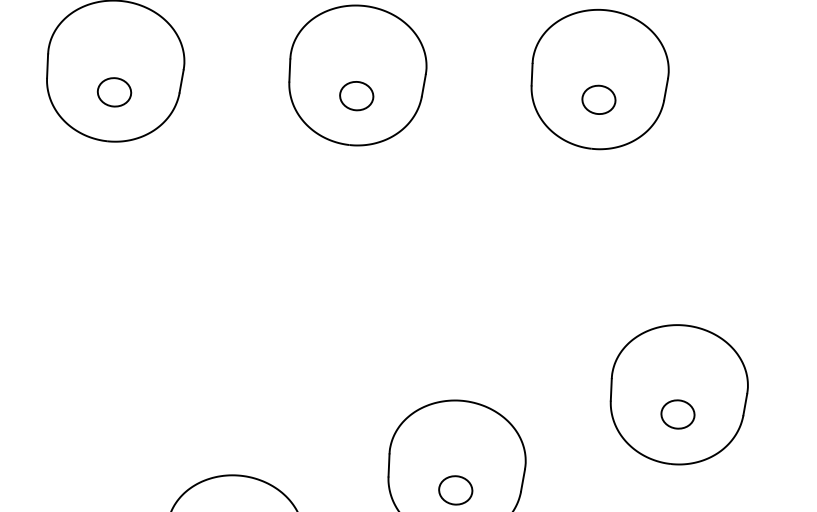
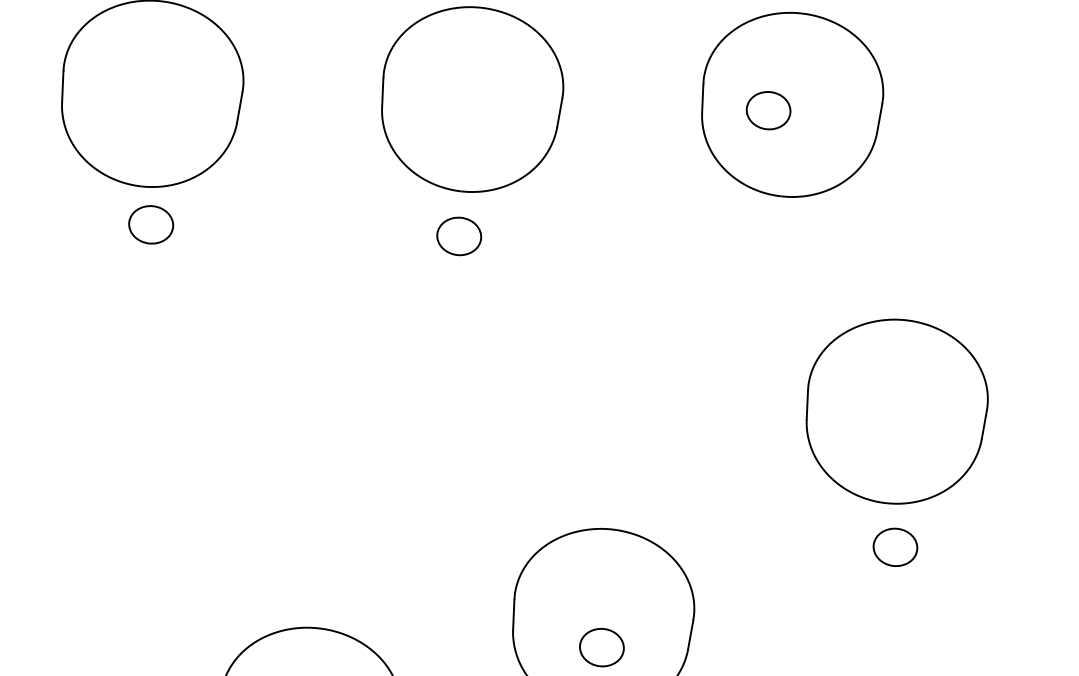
part: (114, 92) -> (151, 225), moved
part: (356, 96) -> (458, 236), moved
part: (598, 99) -> (768, 110), moved
part: (678, 394) -> (896, 411), moved

